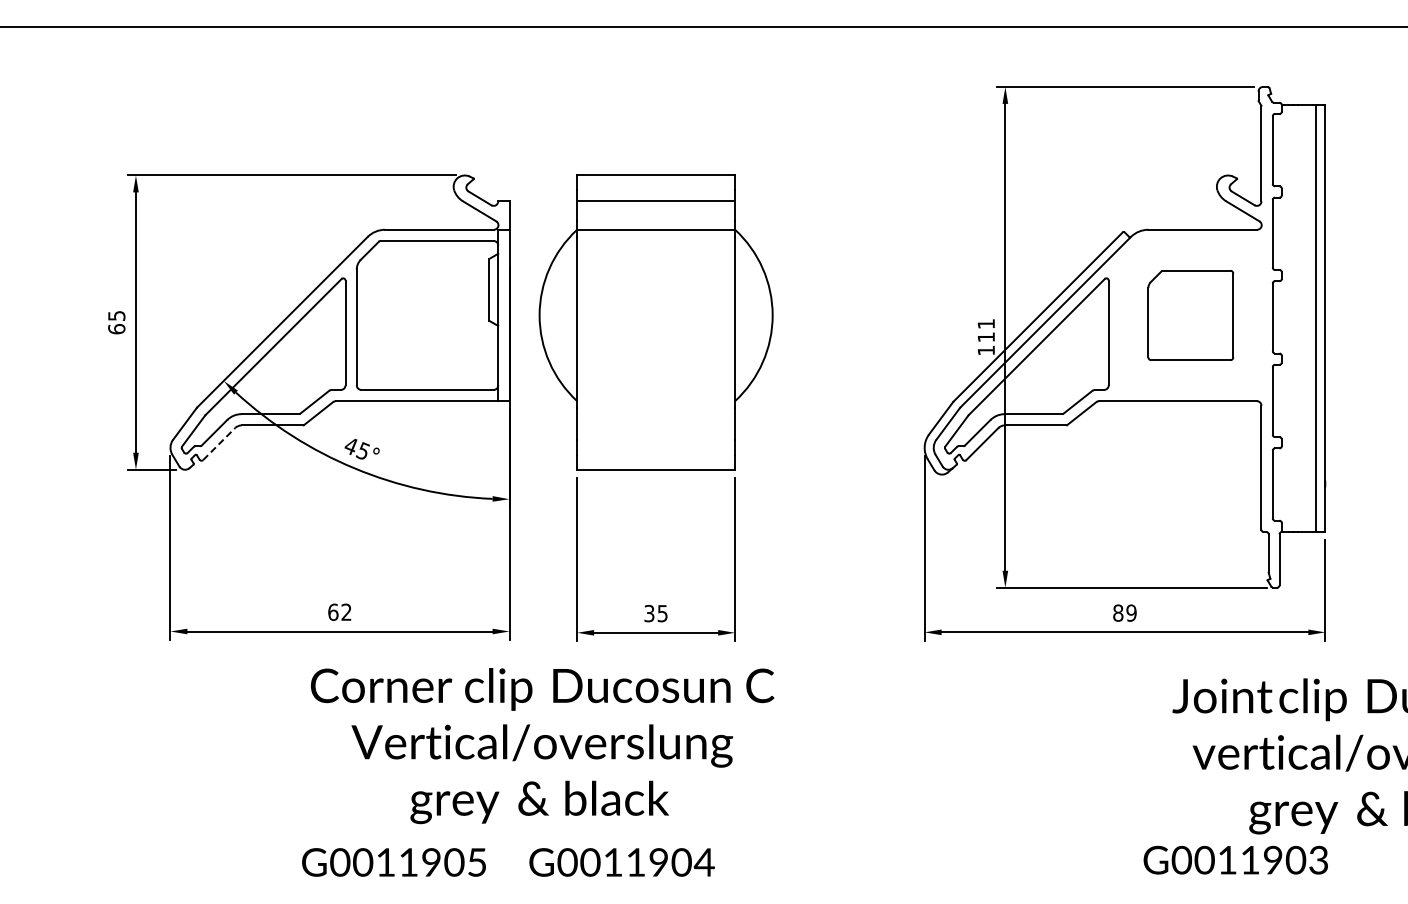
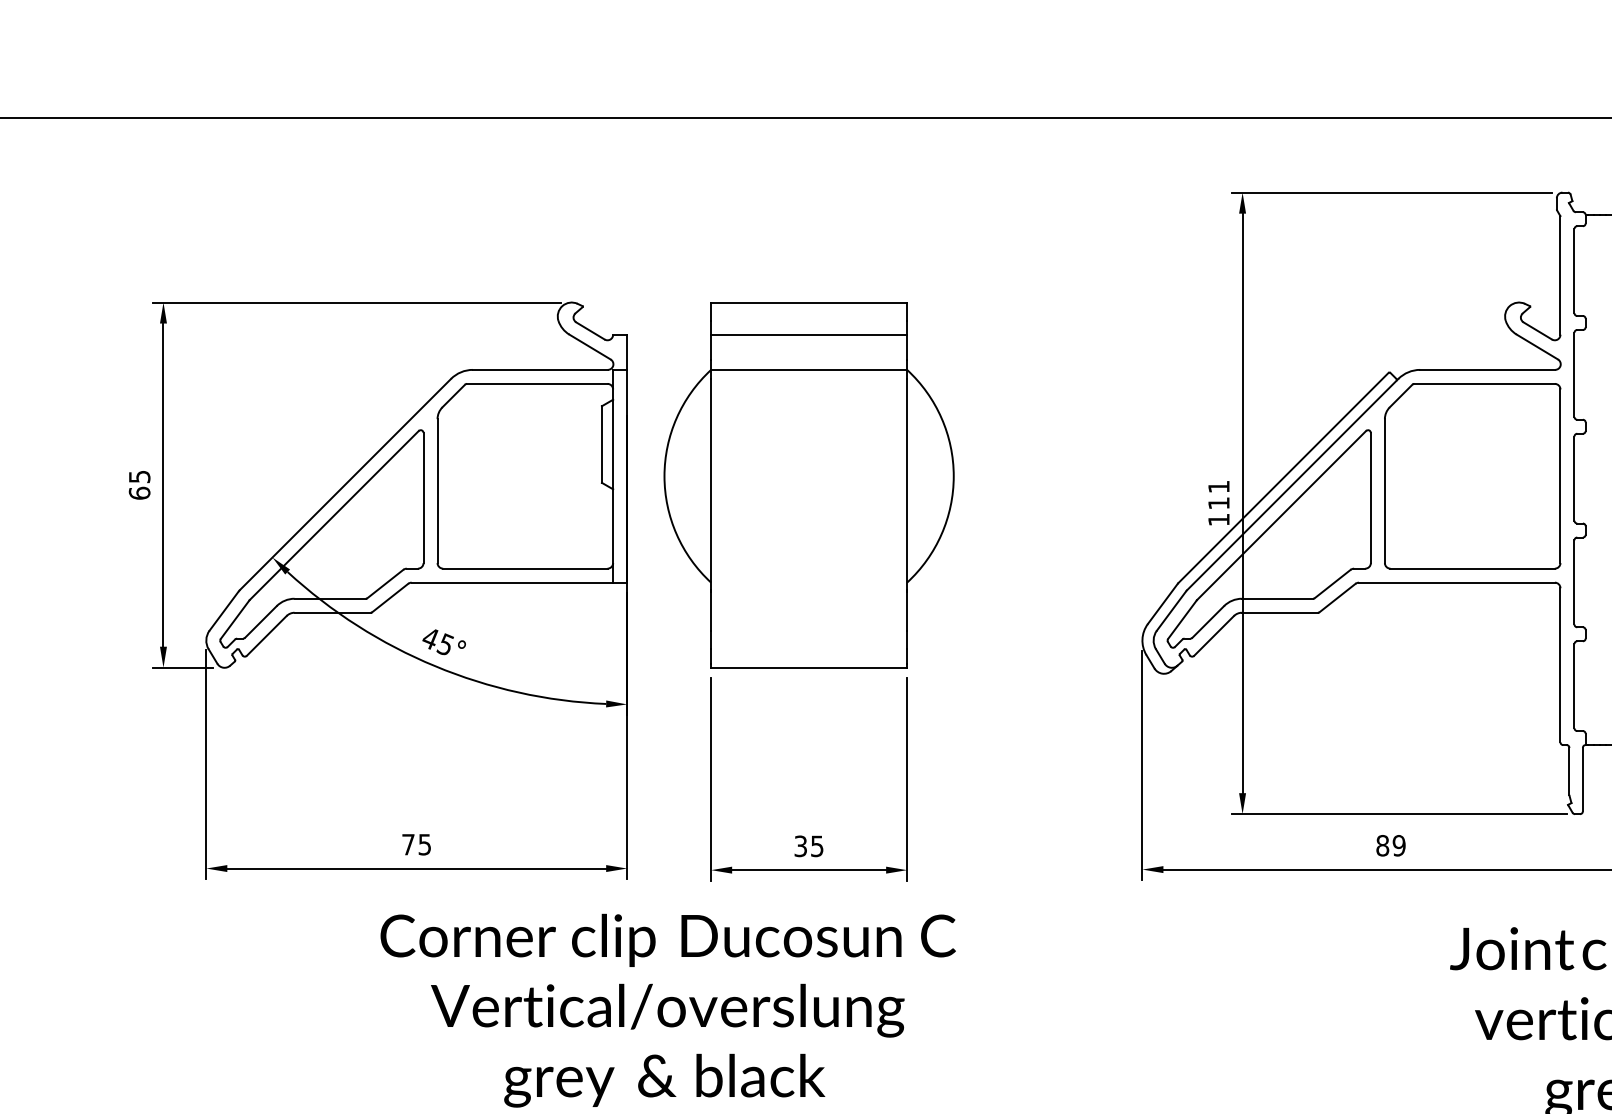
part: (1190, 315) -> (1472, 476), size x1.67
line: (219, 444) -> (267, 636), dashed -> solid
text: (339, 611) -> (416, 843), 62 -> 75

